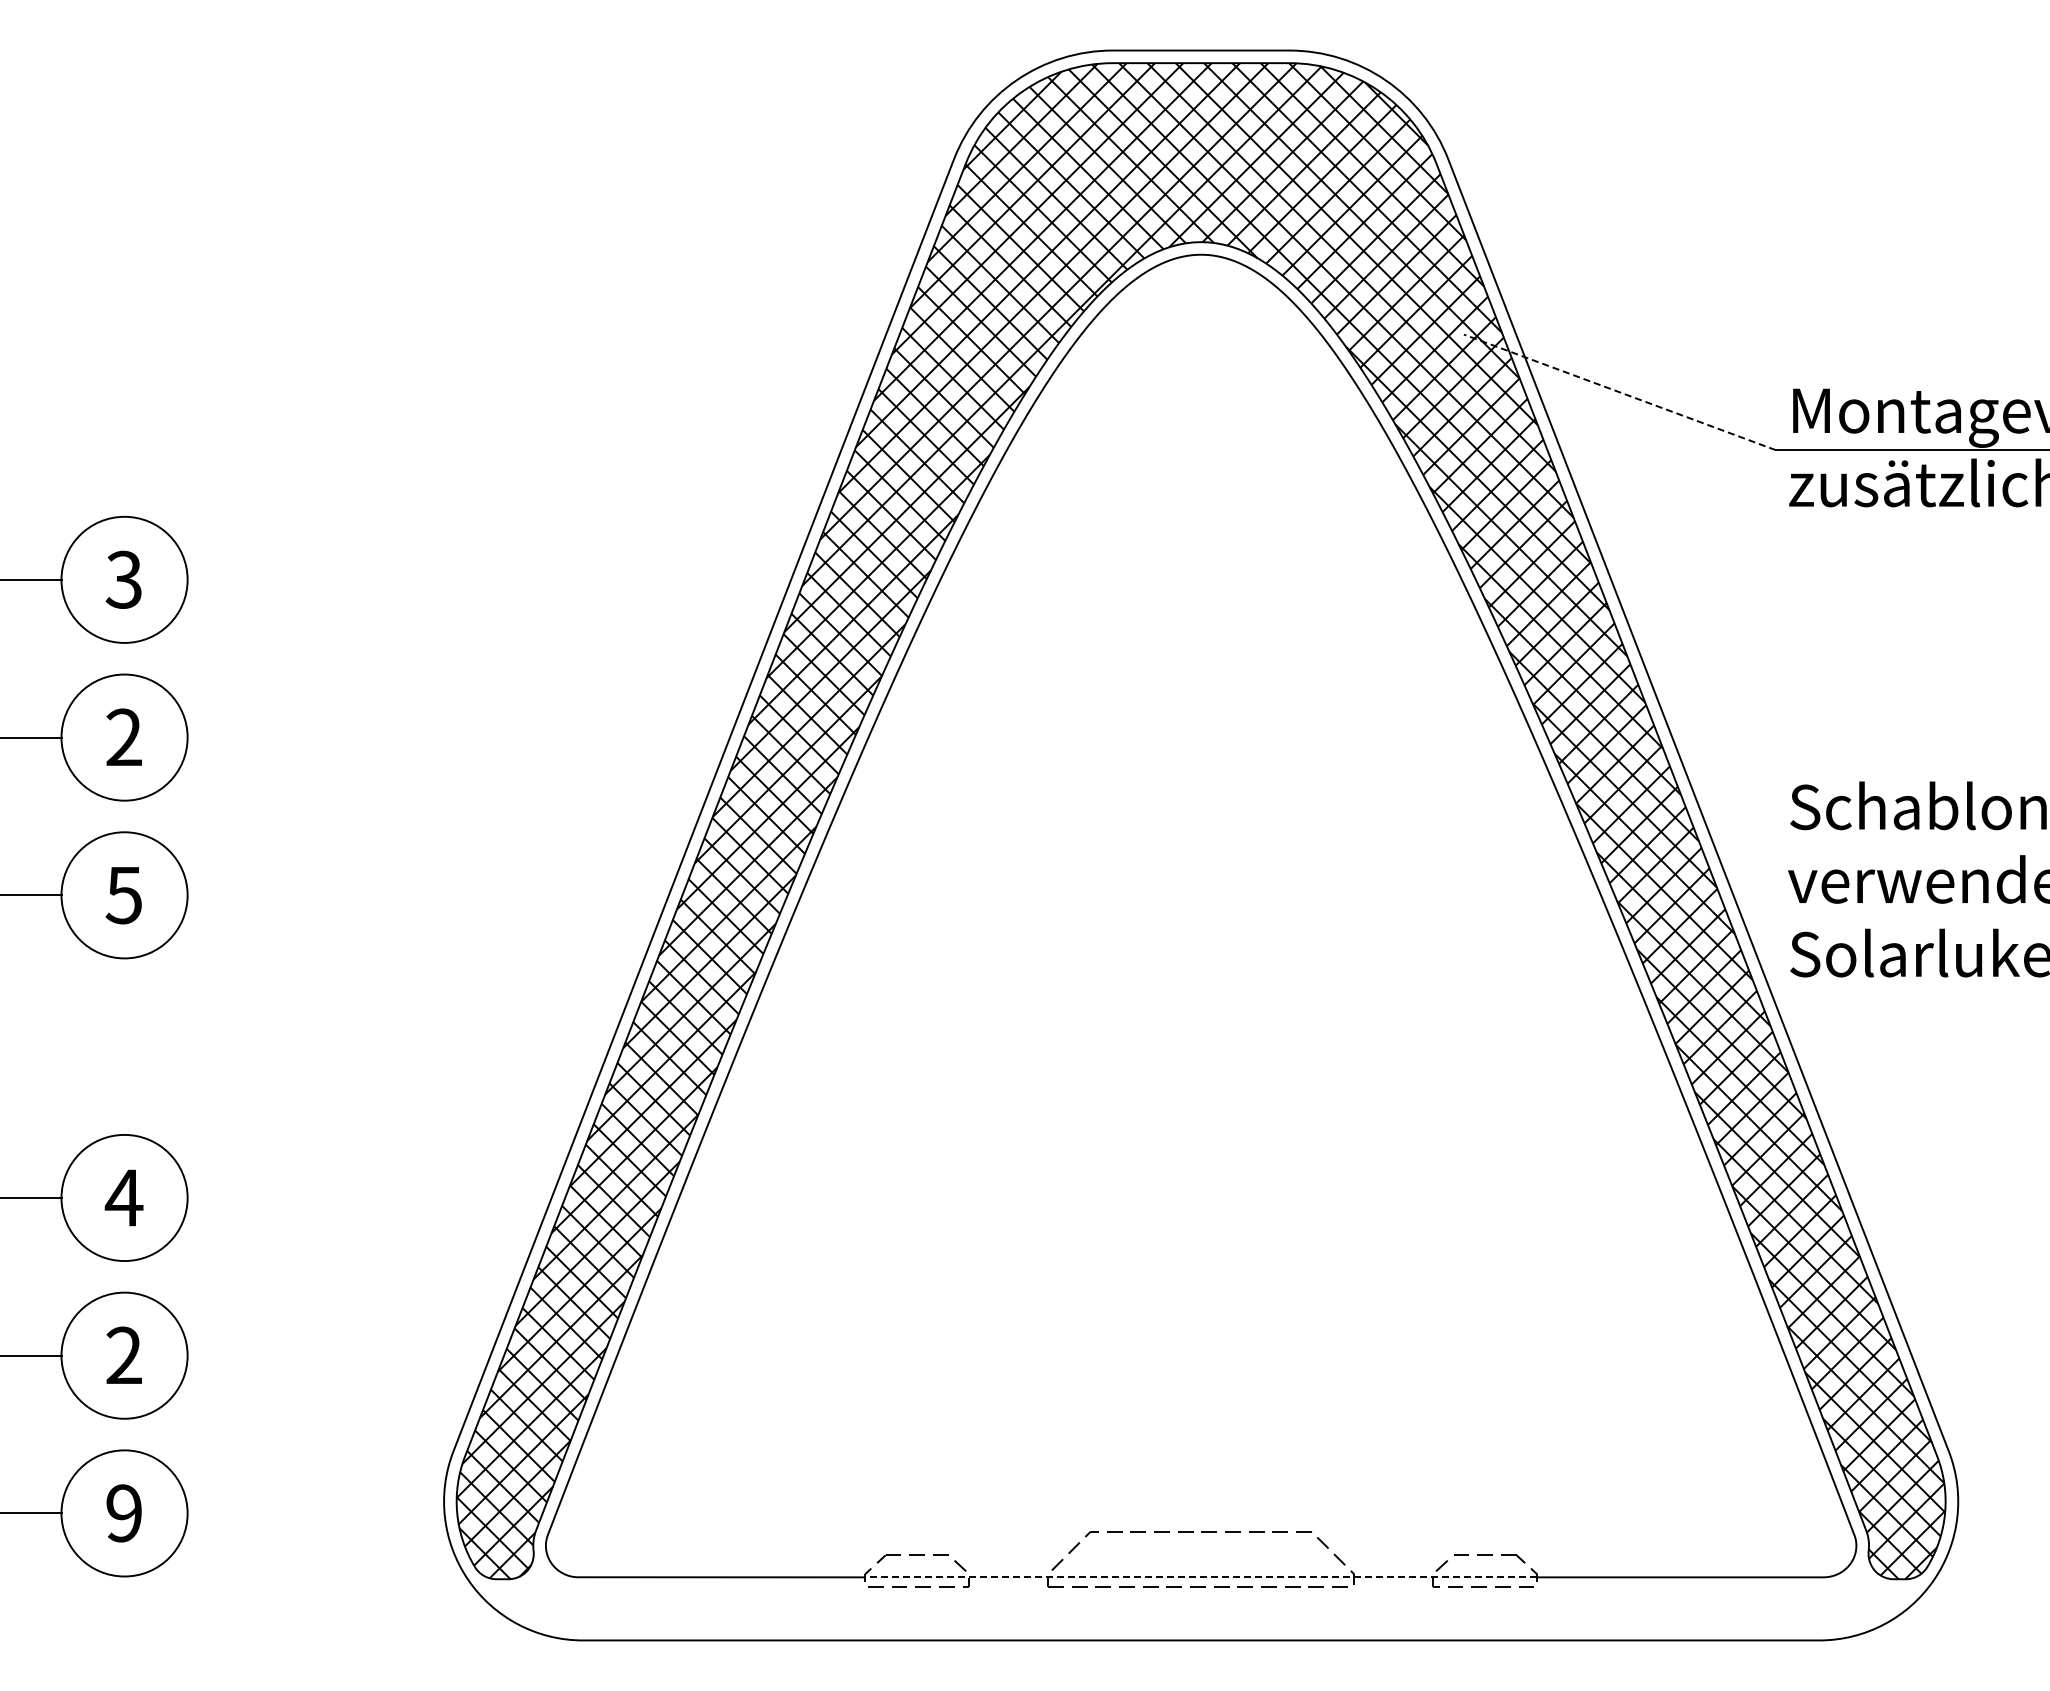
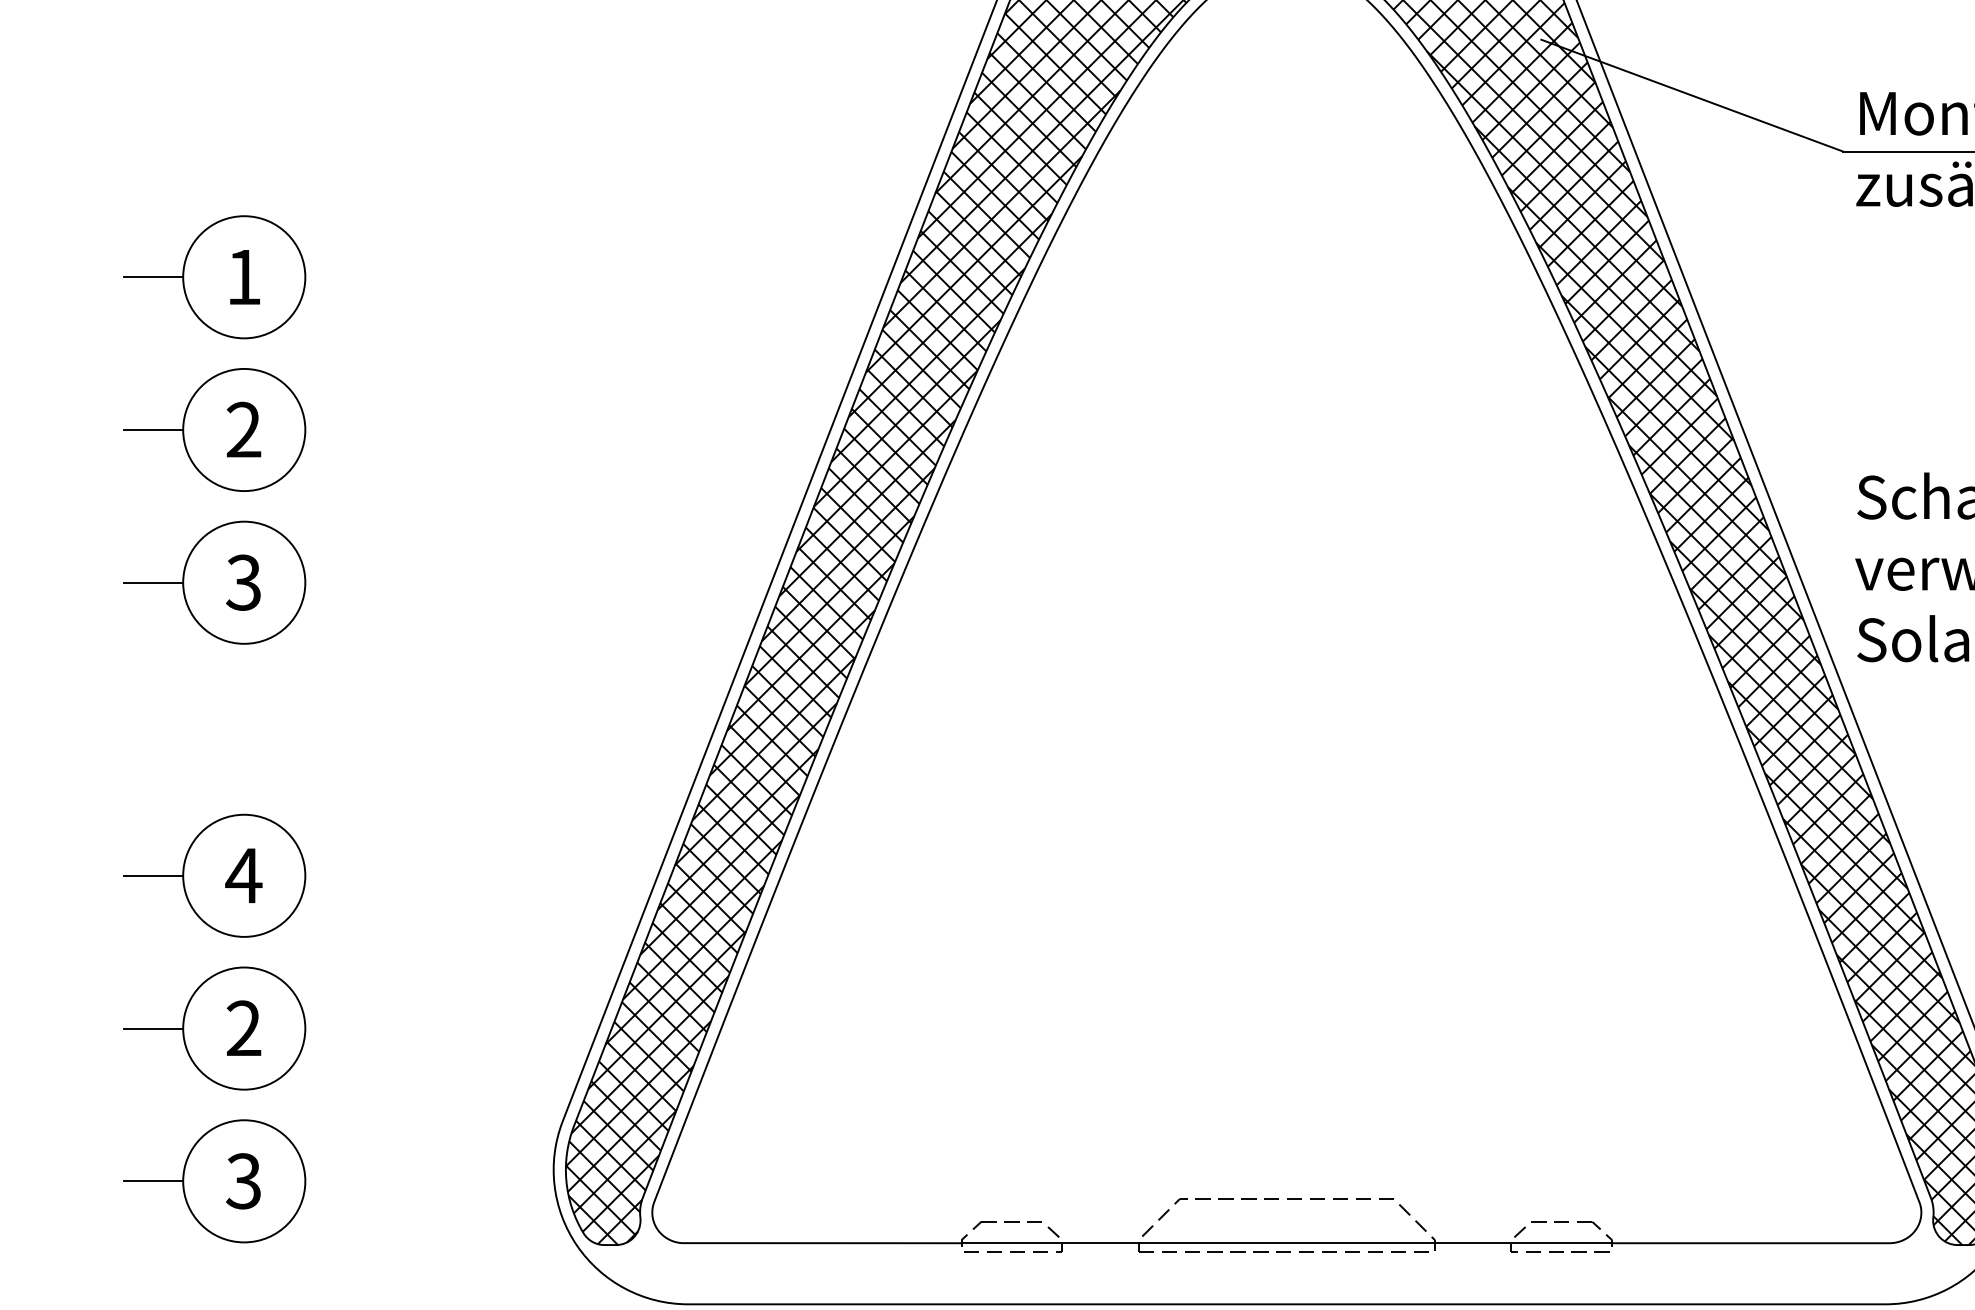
line: (1619, 392) -> (1691, 95), dashed -> solid
text: (123, 579) -> (243, 276), 3 -> 1
text: (123, 894) -> (243, 581), 5 -> 3
text: (123, 1513) -> (243, 1181), 9 -> 3
line: (1201, 1577) -> (1287, 1243), dashed -> solid

